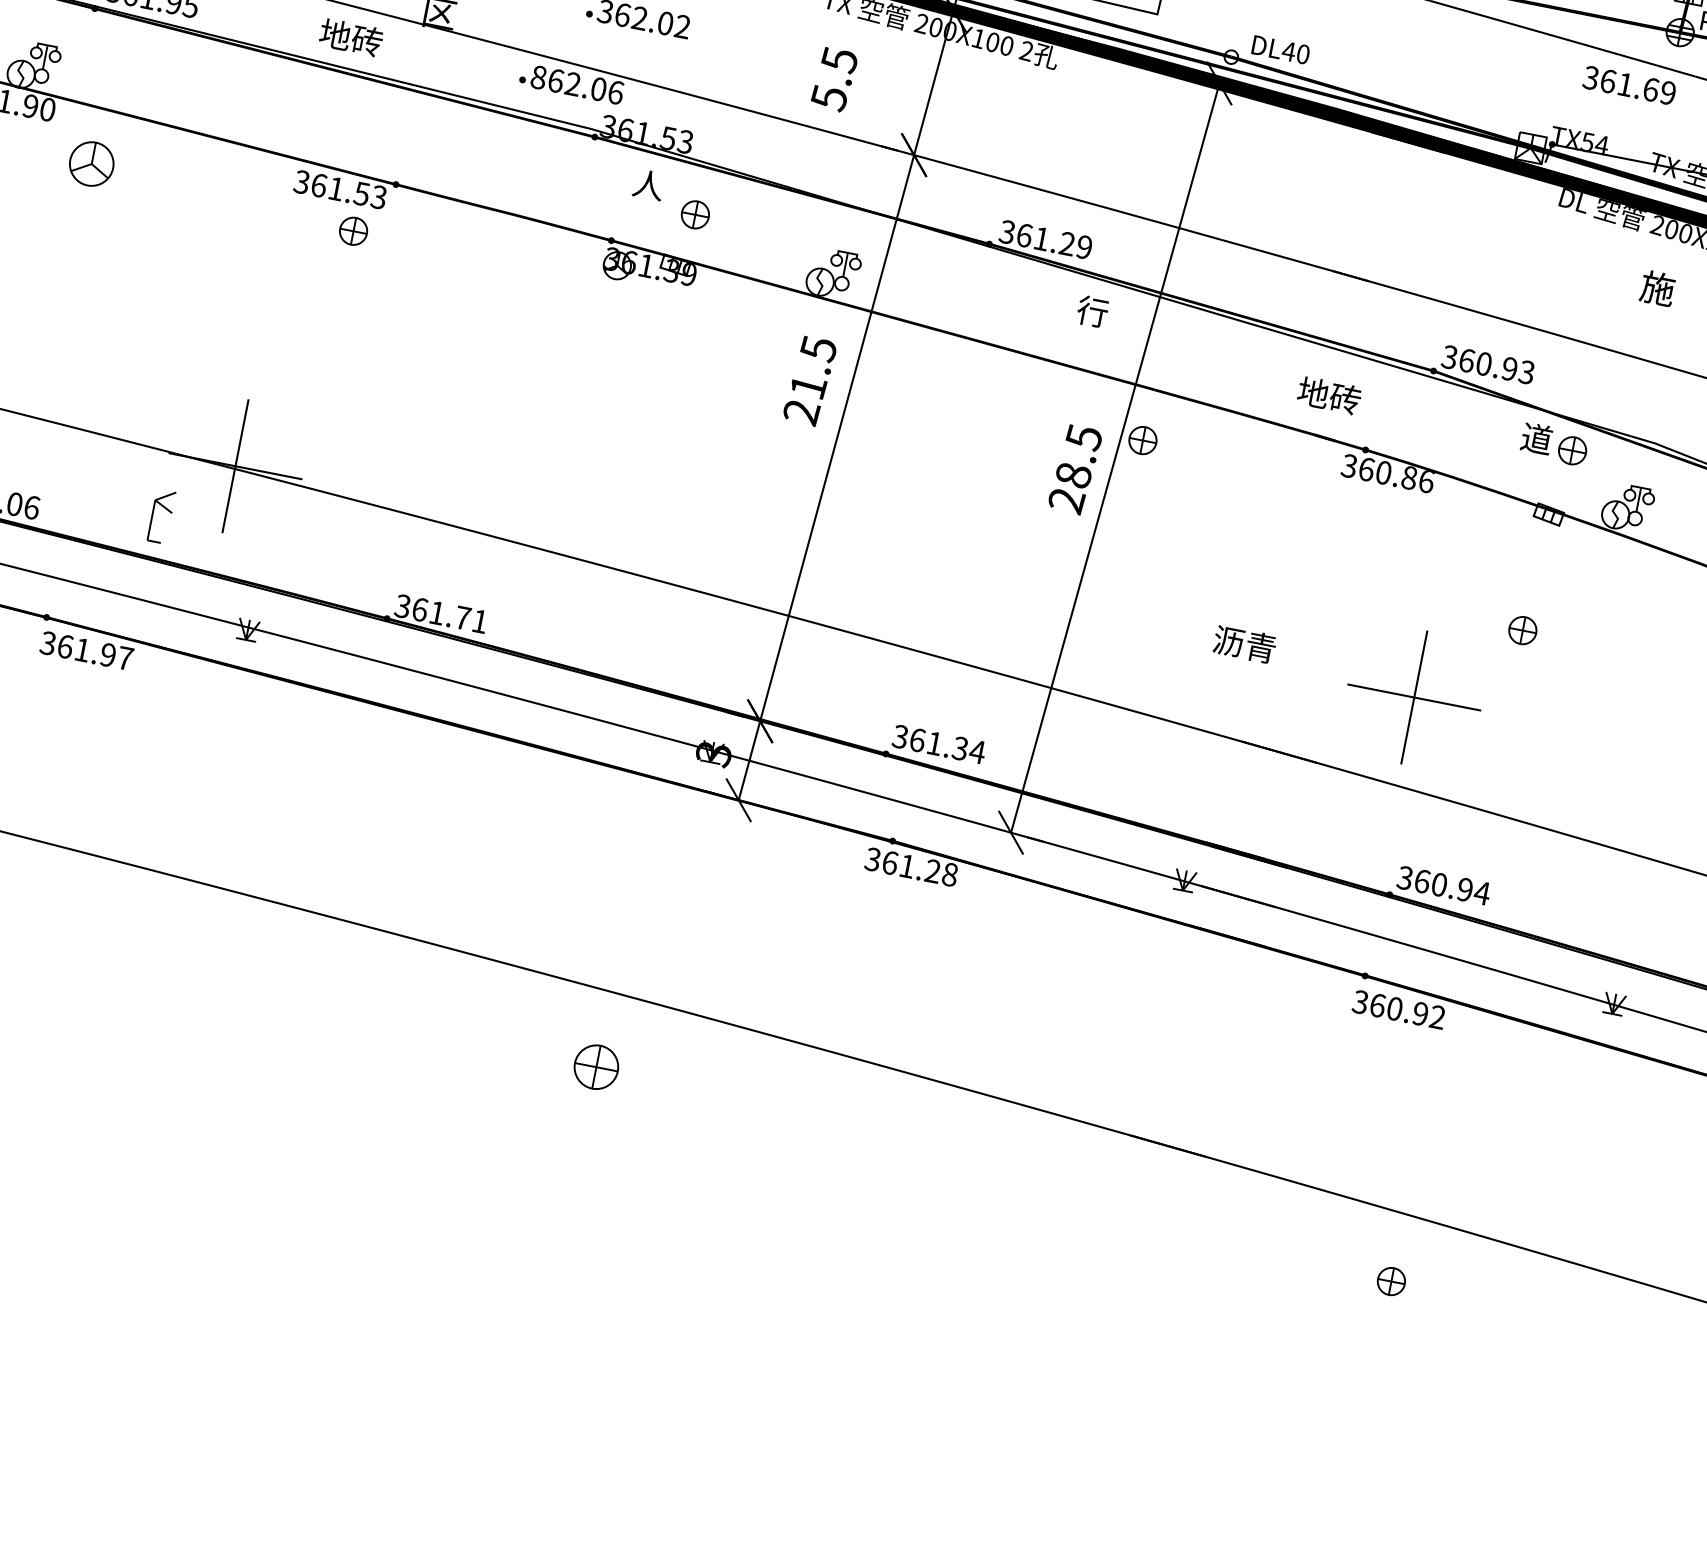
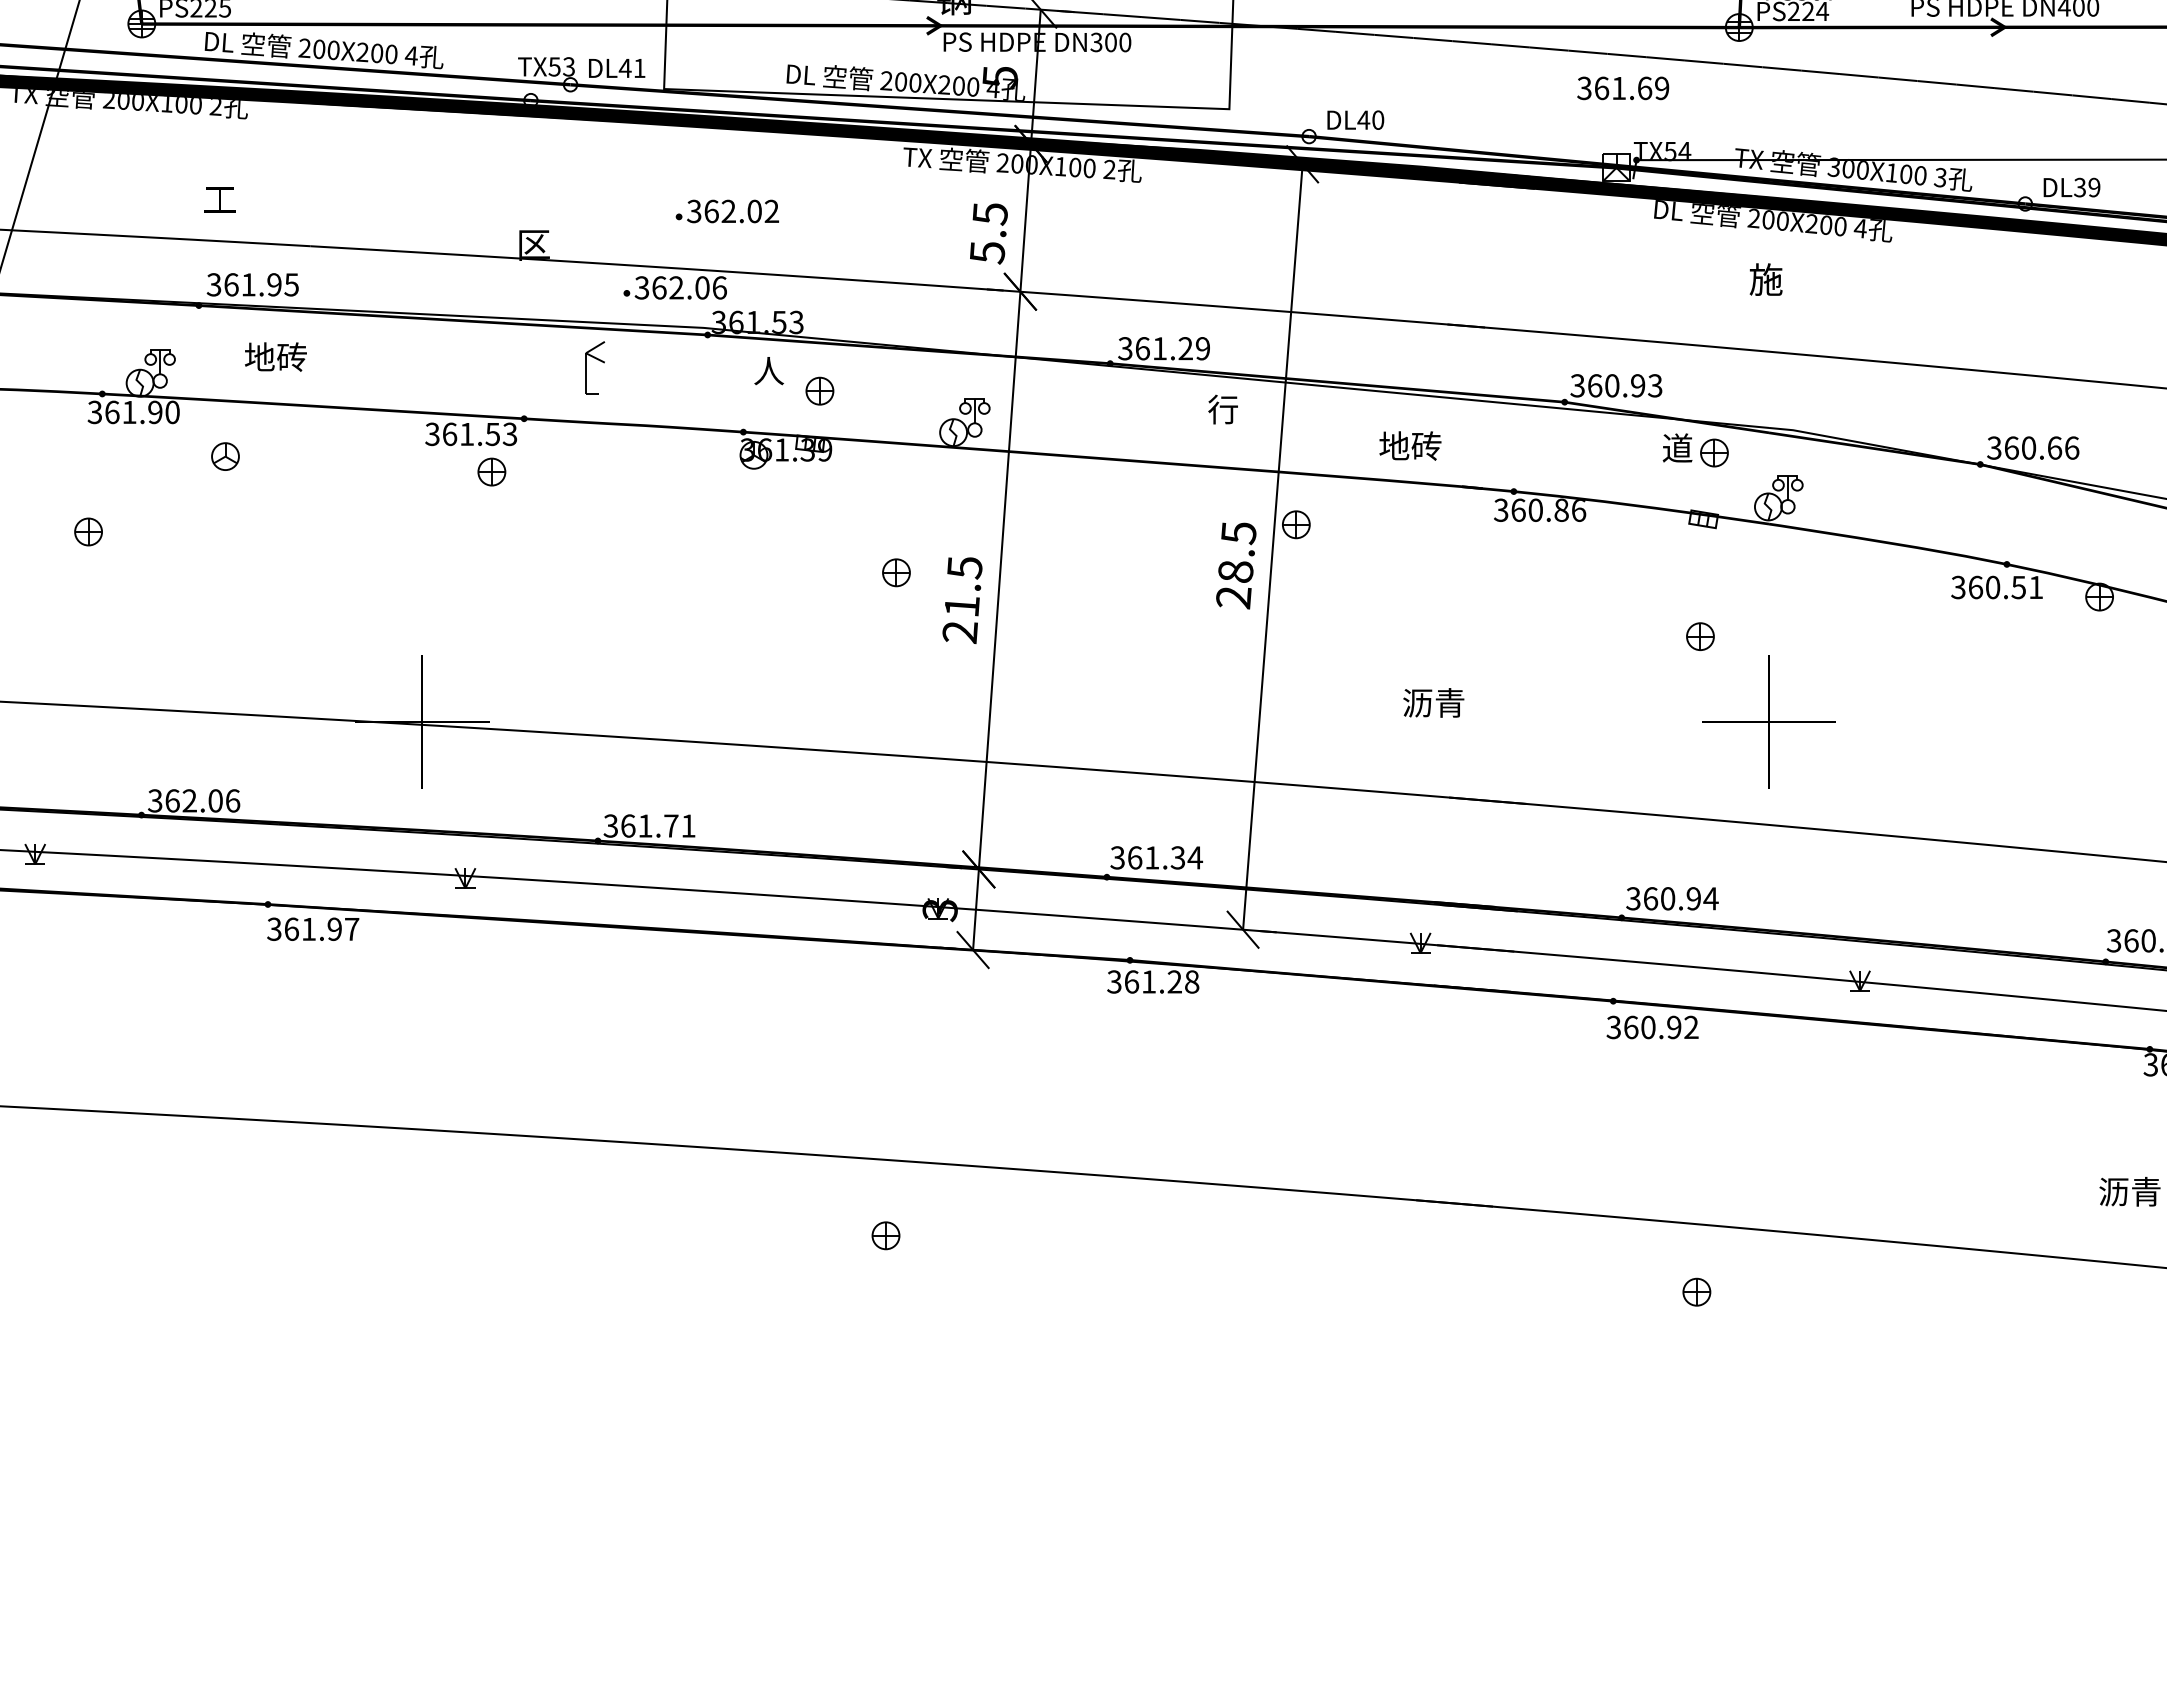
text: (350, 37) -> (275, 356), moved
text: (538, 76) -> (641, 287), 862.06 -> 362.06
text: (834, 79) -> (988, 233), moved
text: (1629, 85) -> (1623, 88), moved
part: (91, 163) -> (225, 456), size x0.62
text: (809, 381) -> (962, 600), moved
text: (1329, 395) -> (1410, 445), moved
part: (736, 410) -> (896, 572), added
part: (166, 509) -> (598, 360), moved
part: (1413, 696) -> (1768, 721), moved
part: (595, 1066) -> (885, 1235), size x0.62

